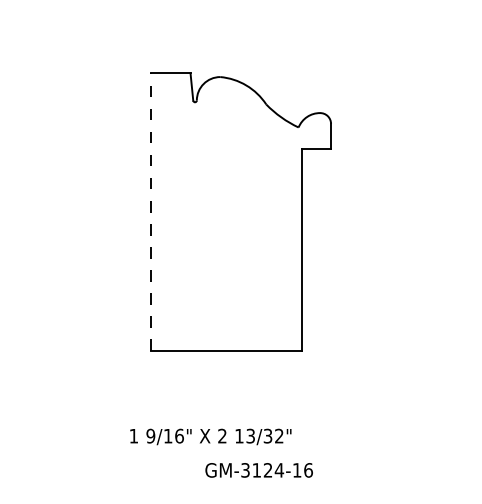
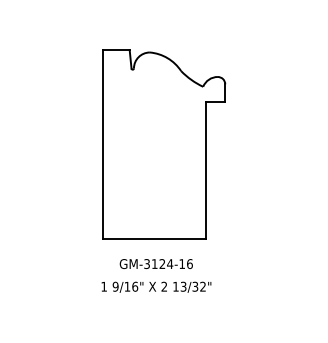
line: (150, 210) -> (102, 143), dashed -> solid
text: (210, 435) -> (156, 286), moved
text: (257, 471) -> (155, 264), moved

